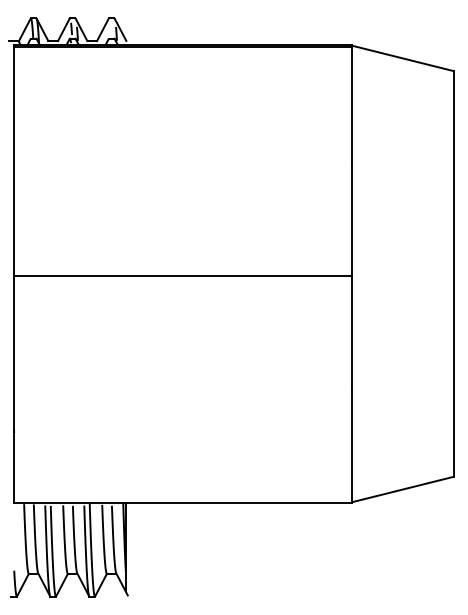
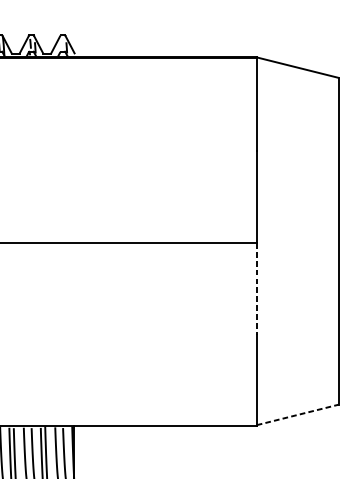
line: (352, 333) -> (256, 289), solid -> dashed
line: (403, 489) -> (298, 414), solid -> dashed

